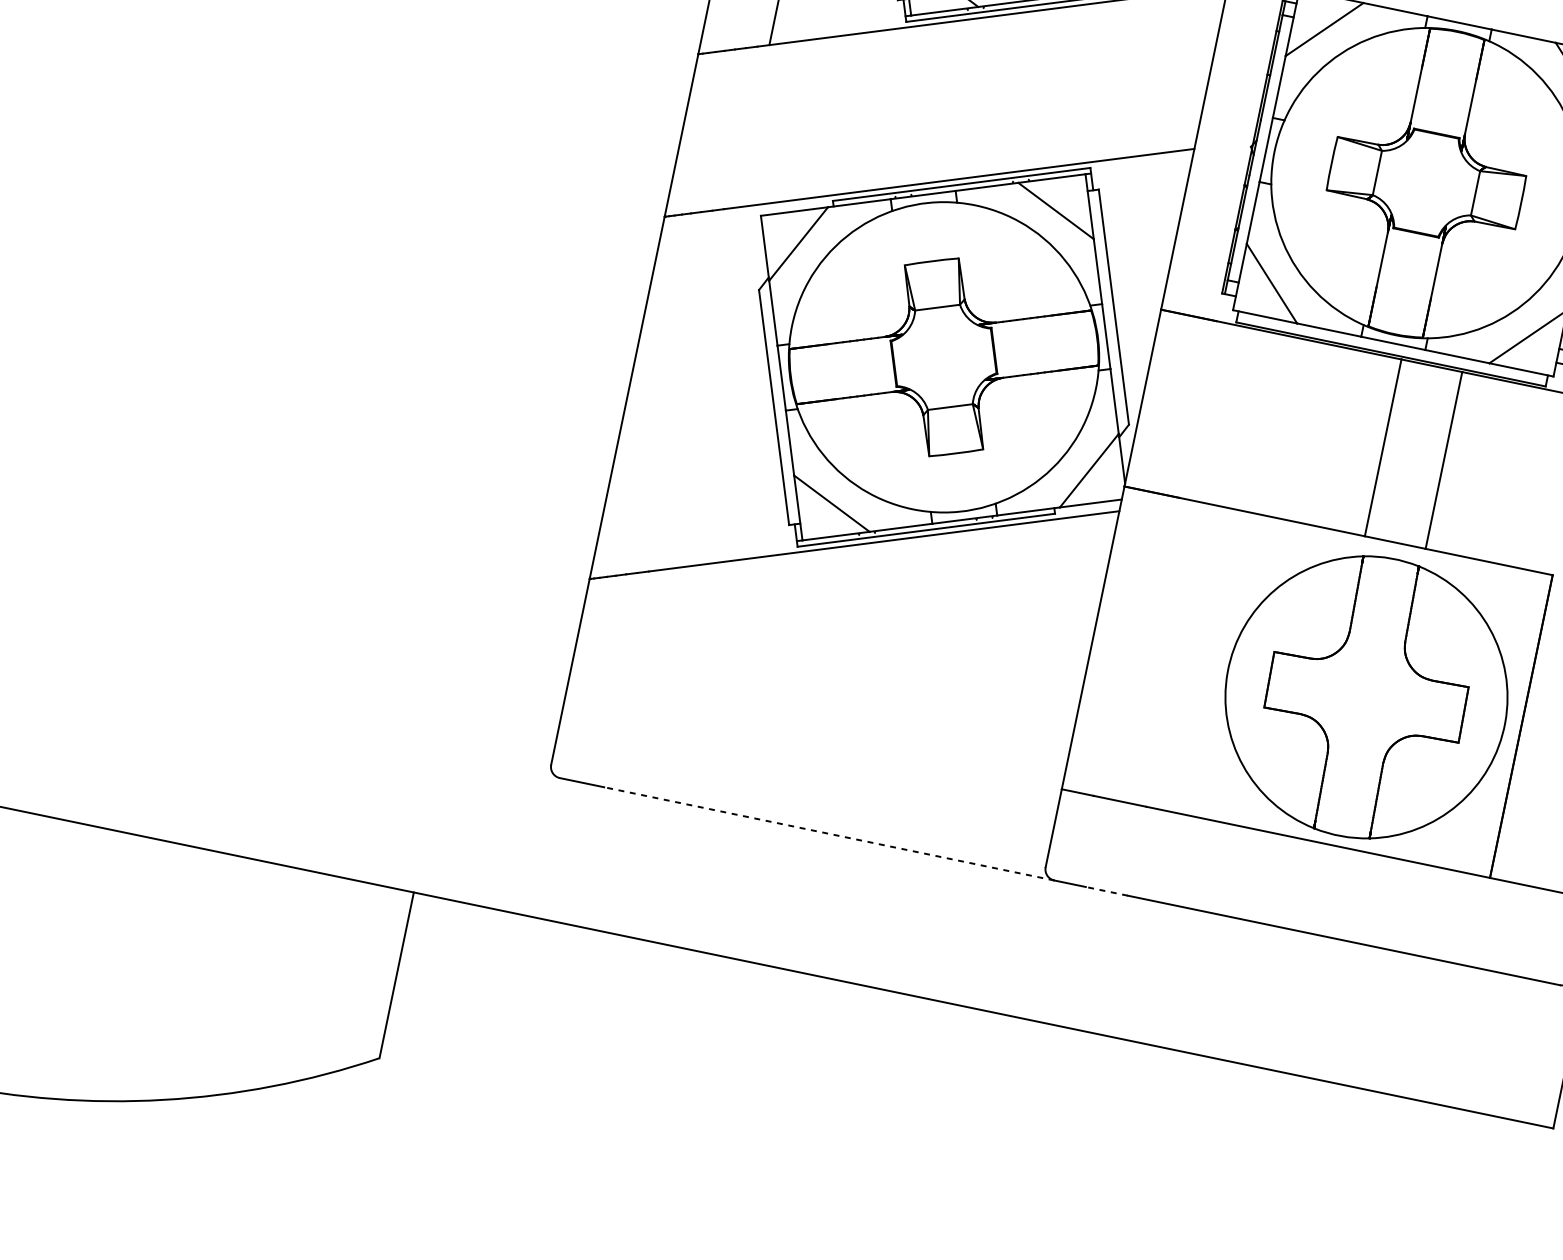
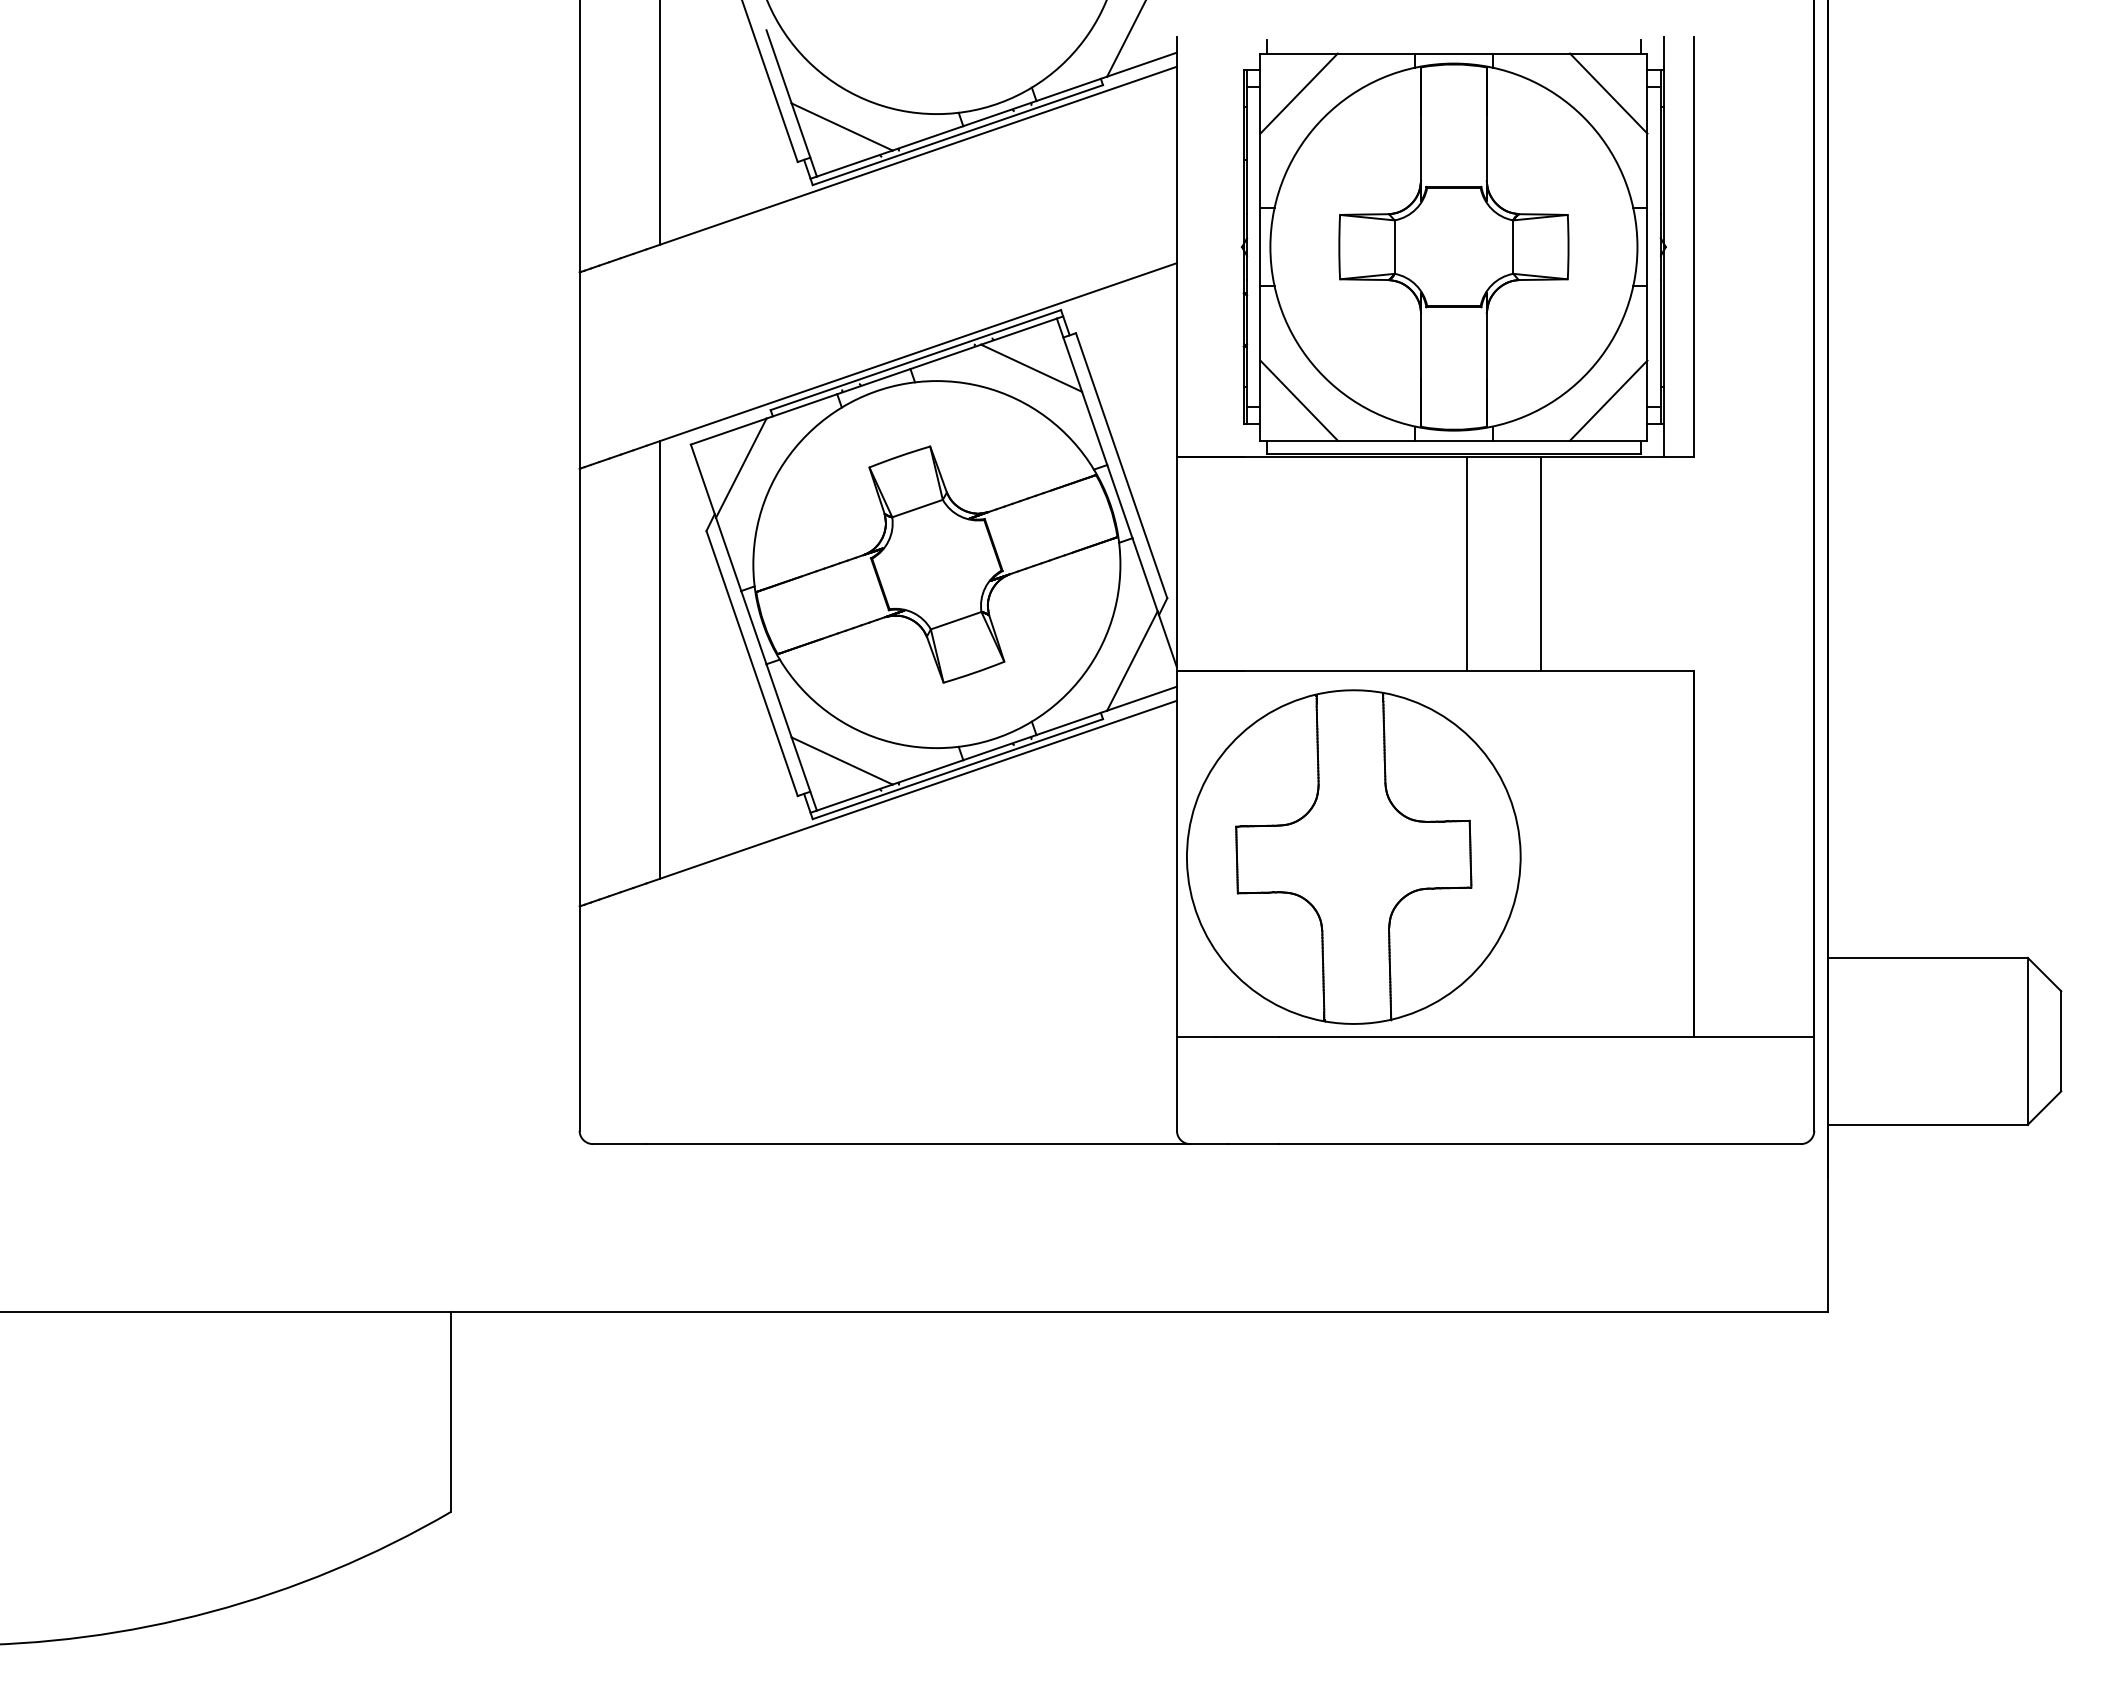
line: (698, 388) -> (659, 659), added
part: (1366, 696) -> (1353, 856), moved
line: (829, 834) -> (918, 1144), dashed -> solid
line: (1106, 891) -> (1253, 1144), dashed -> solid

